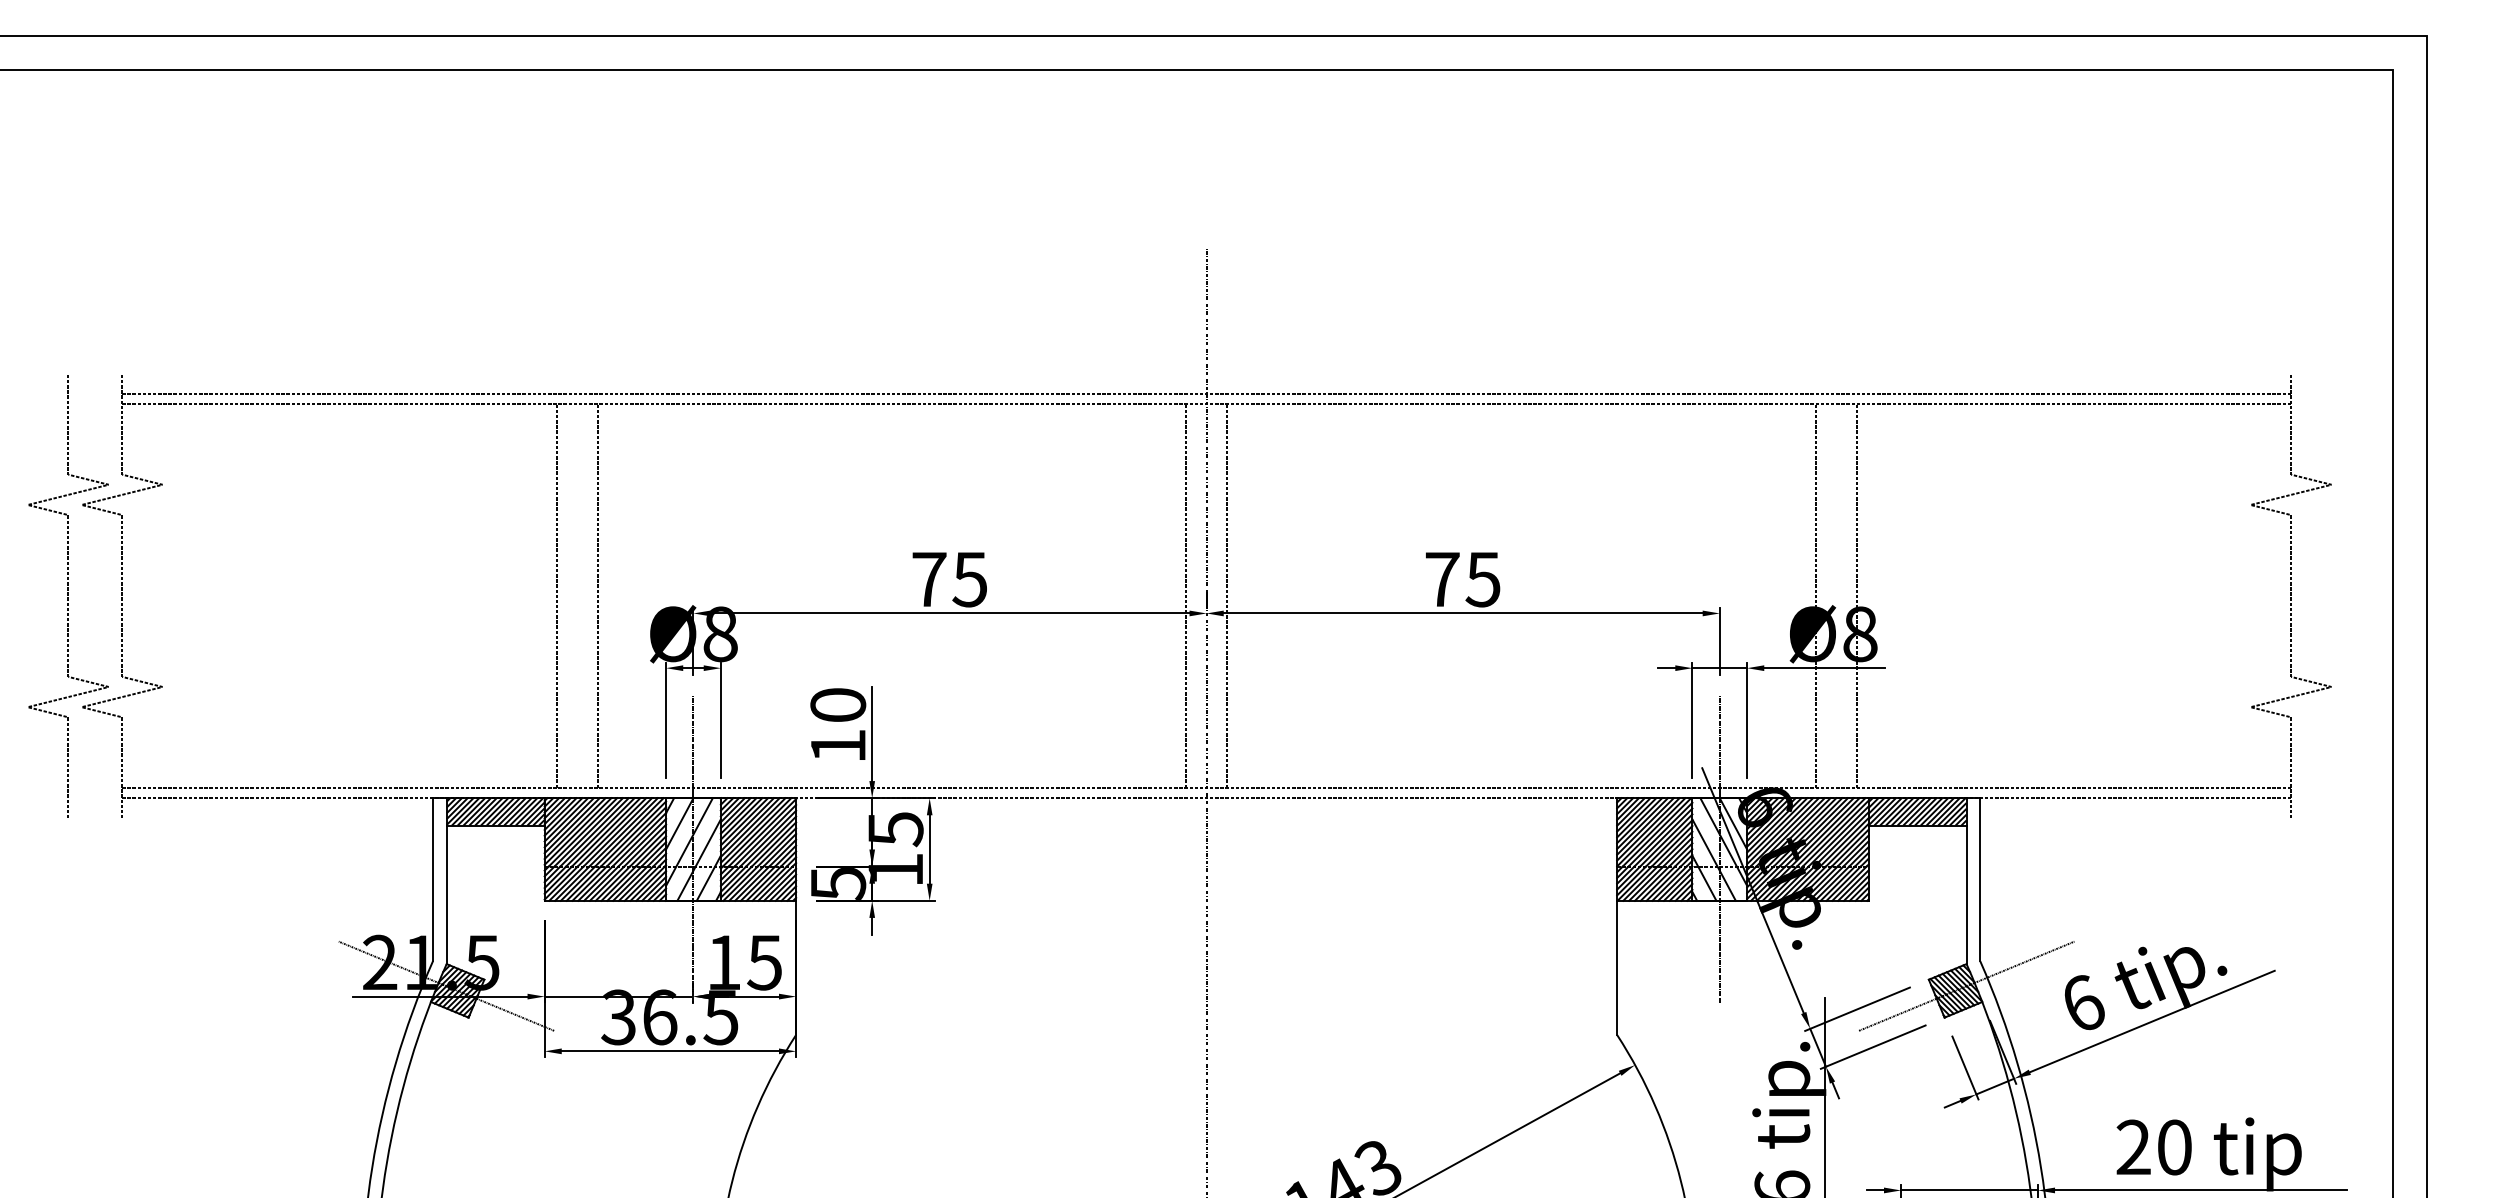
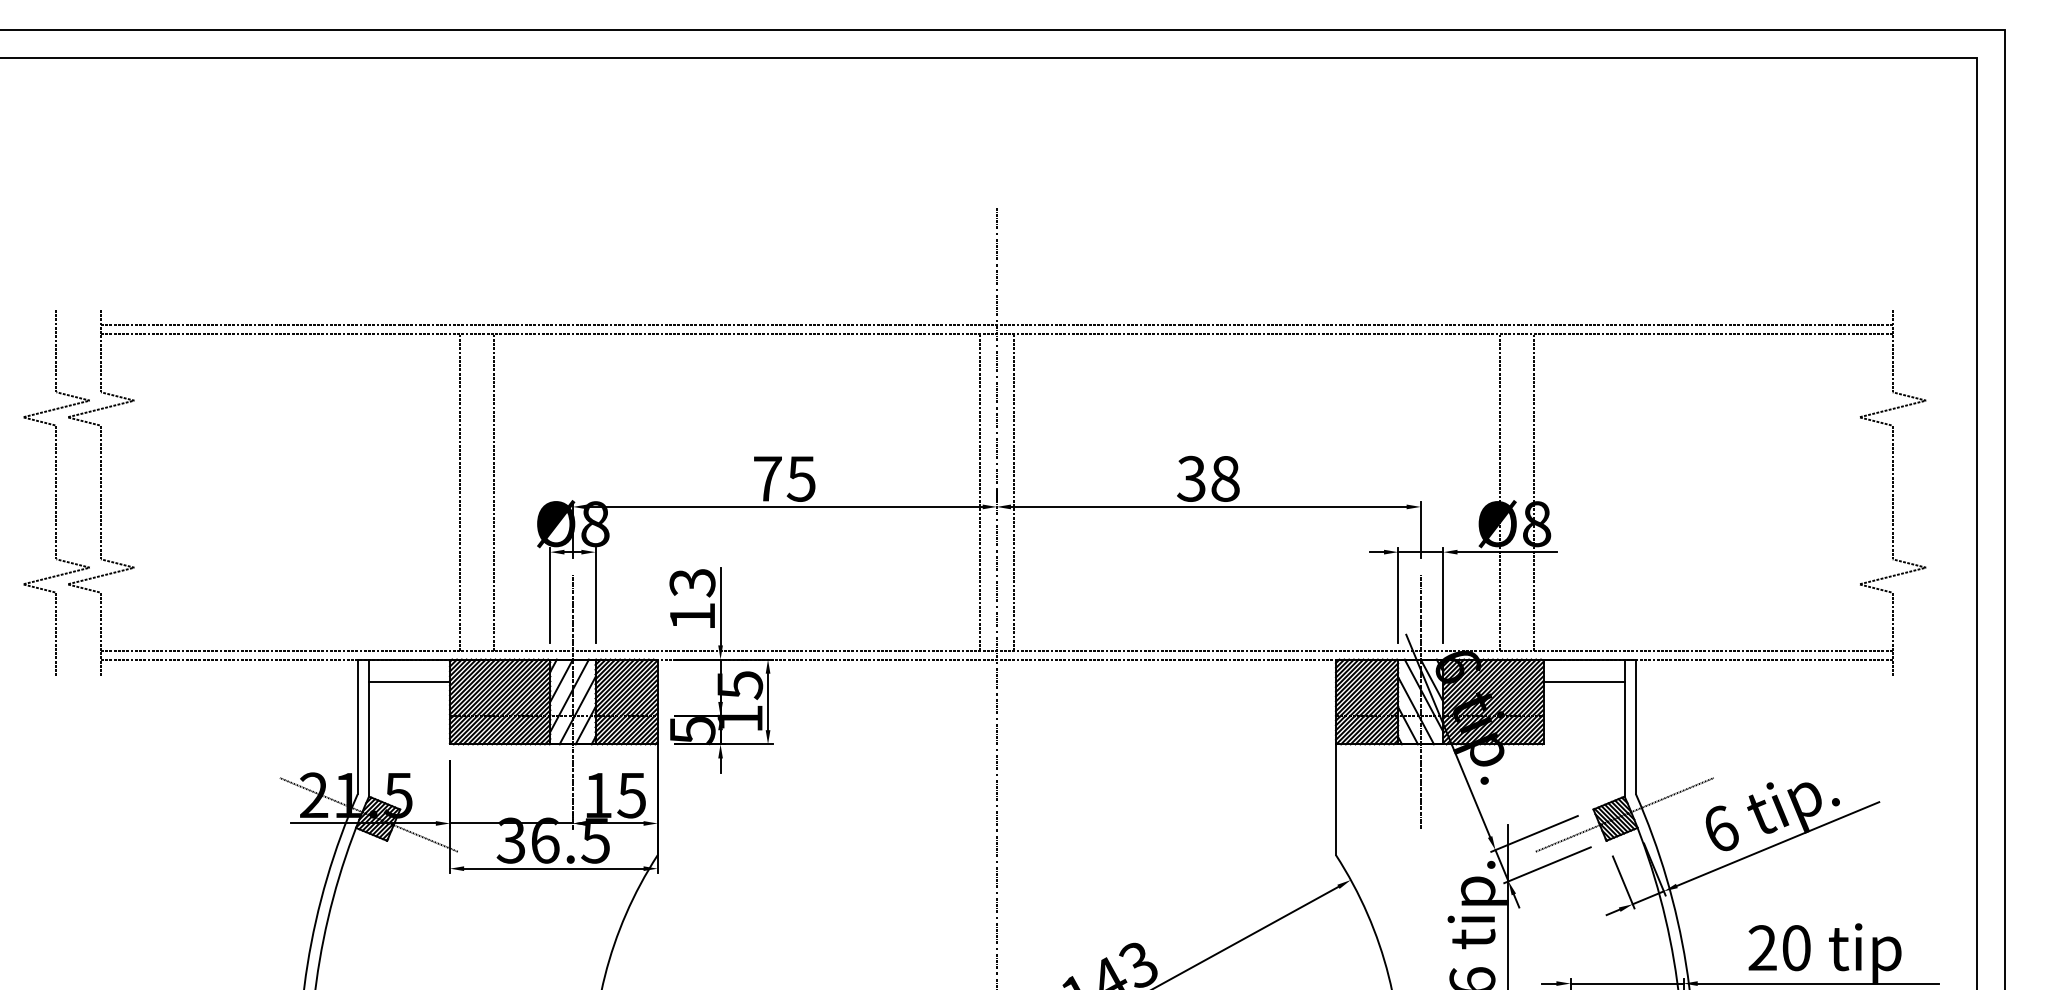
text: (1462, 579) -> (1208, 478), 75 -> 38
text: (838, 704) -> (692, 582), 10 -> 13
hatch: (495, 811) -> (409, 670), removed
hatch: (1916, 811) -> (1583, 670), removed

